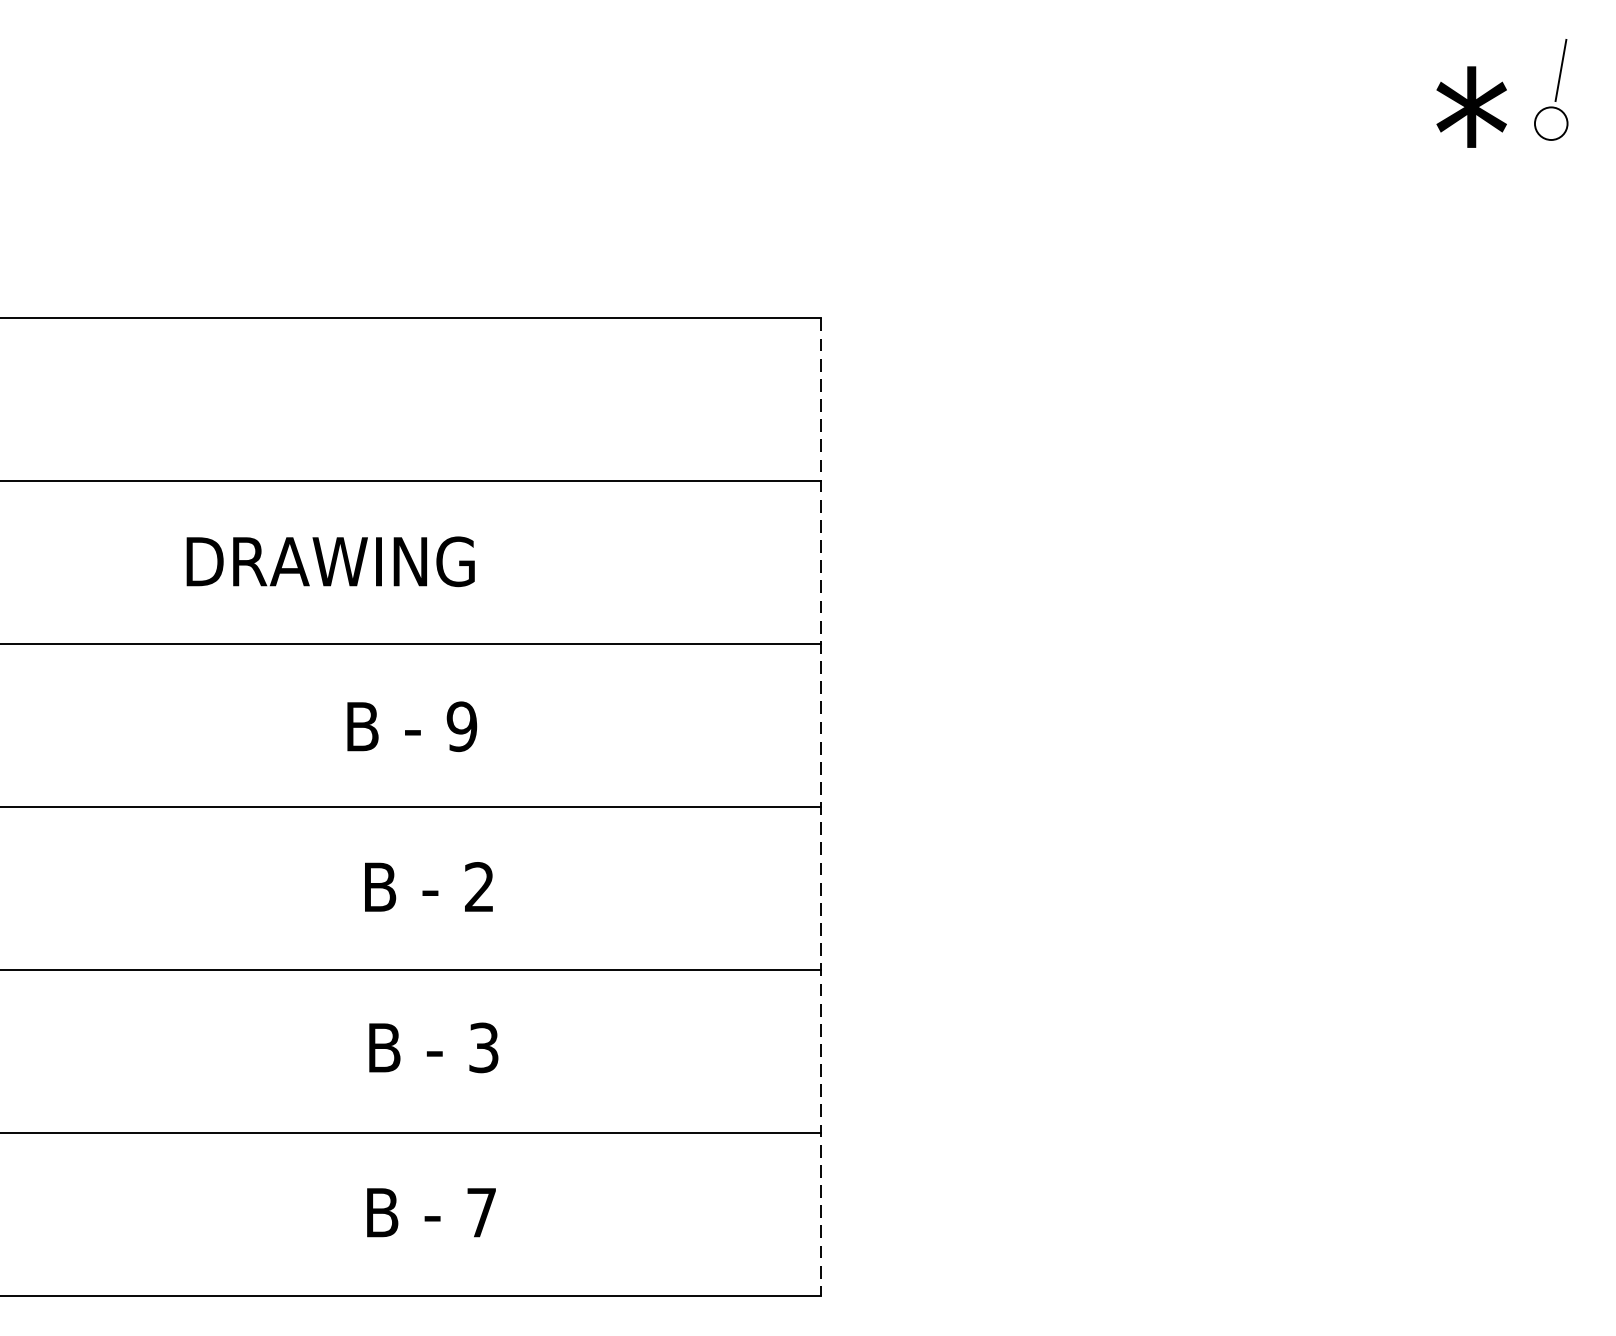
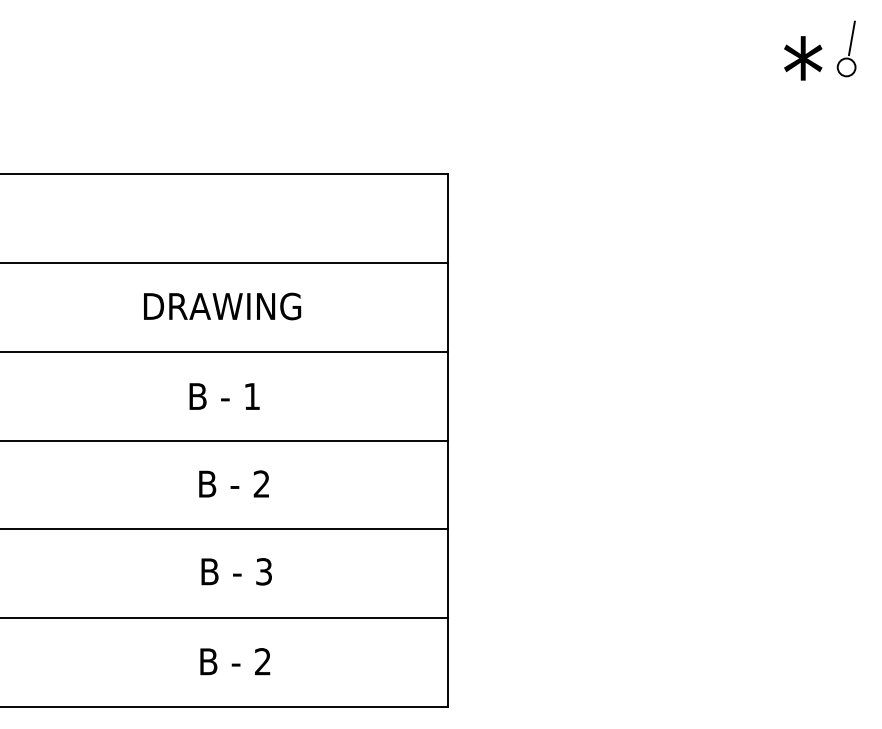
text: (330, 561) -> (222, 306), moved
text: (460, 726) -> (251, 396), 9 -> 1
line: (819, 807) -> (447, 440), dashed -> solid
text: (480, 1212) -> (262, 661), 7 -> 2

